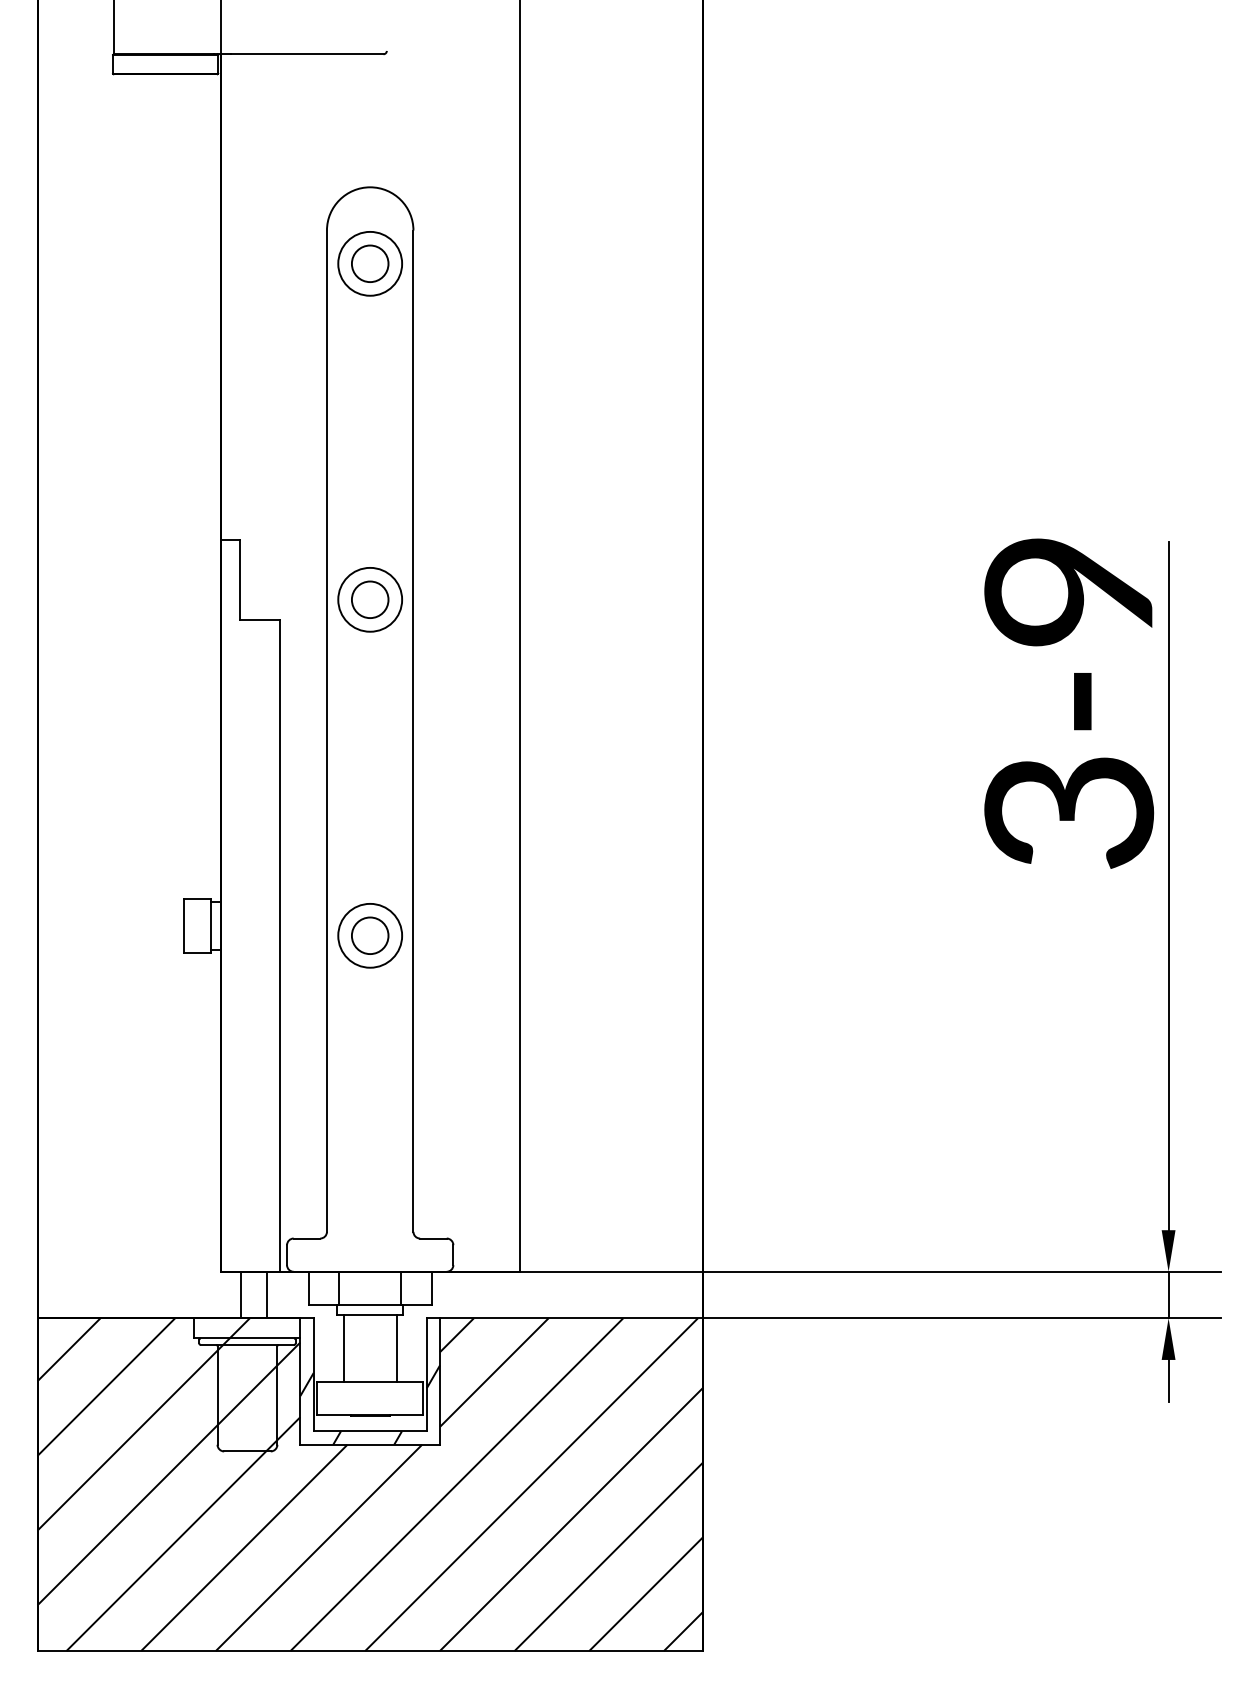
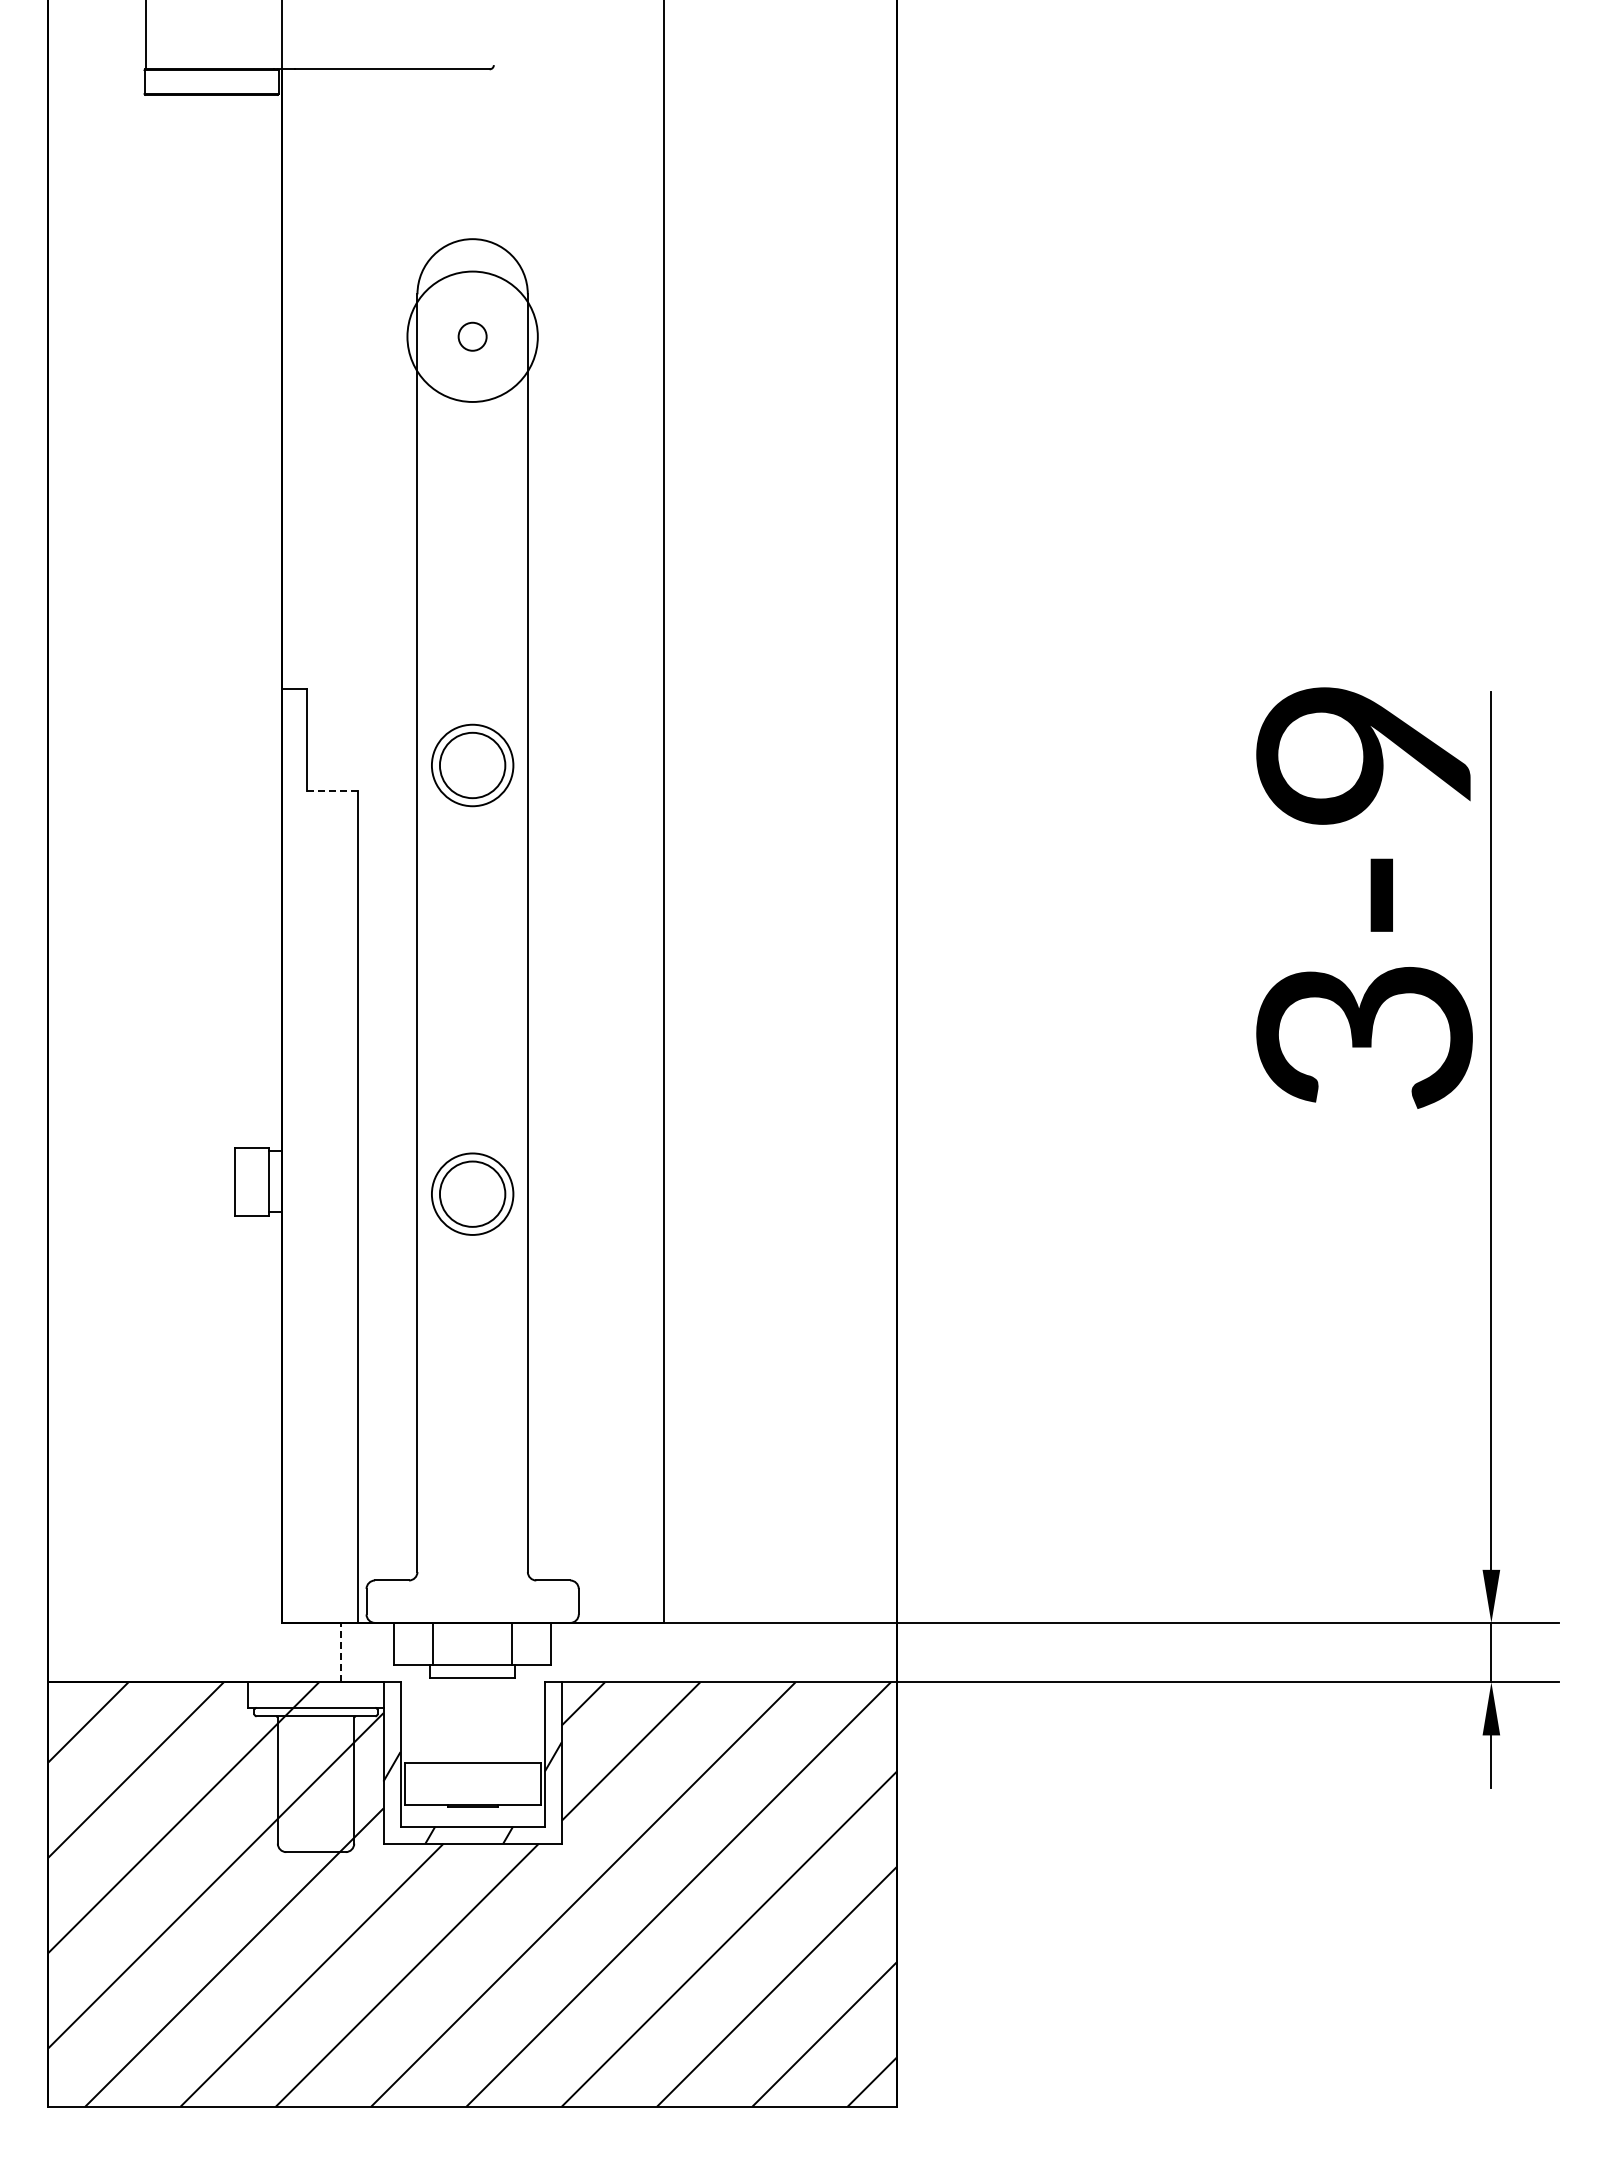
circle: (370, 263) -> (472, 336), size x0.6
circle: (370, 263) -> (472, 336), size x1.6
circle: (370, 599) -> (472, 765), size x1.4
line: (260, 619) -> (332, 790), solid -> dashed
circle: (370, 935) -> (472, 1193), size x1.4
line: (241, 1294) -> (308, 1652), removed
line: (267, 1294) -> (341, 1652), solid -> dashed
line: (343, 1348) -> (438, 1720), removed
line: (396, 1348) -> (506, 1720), removed

